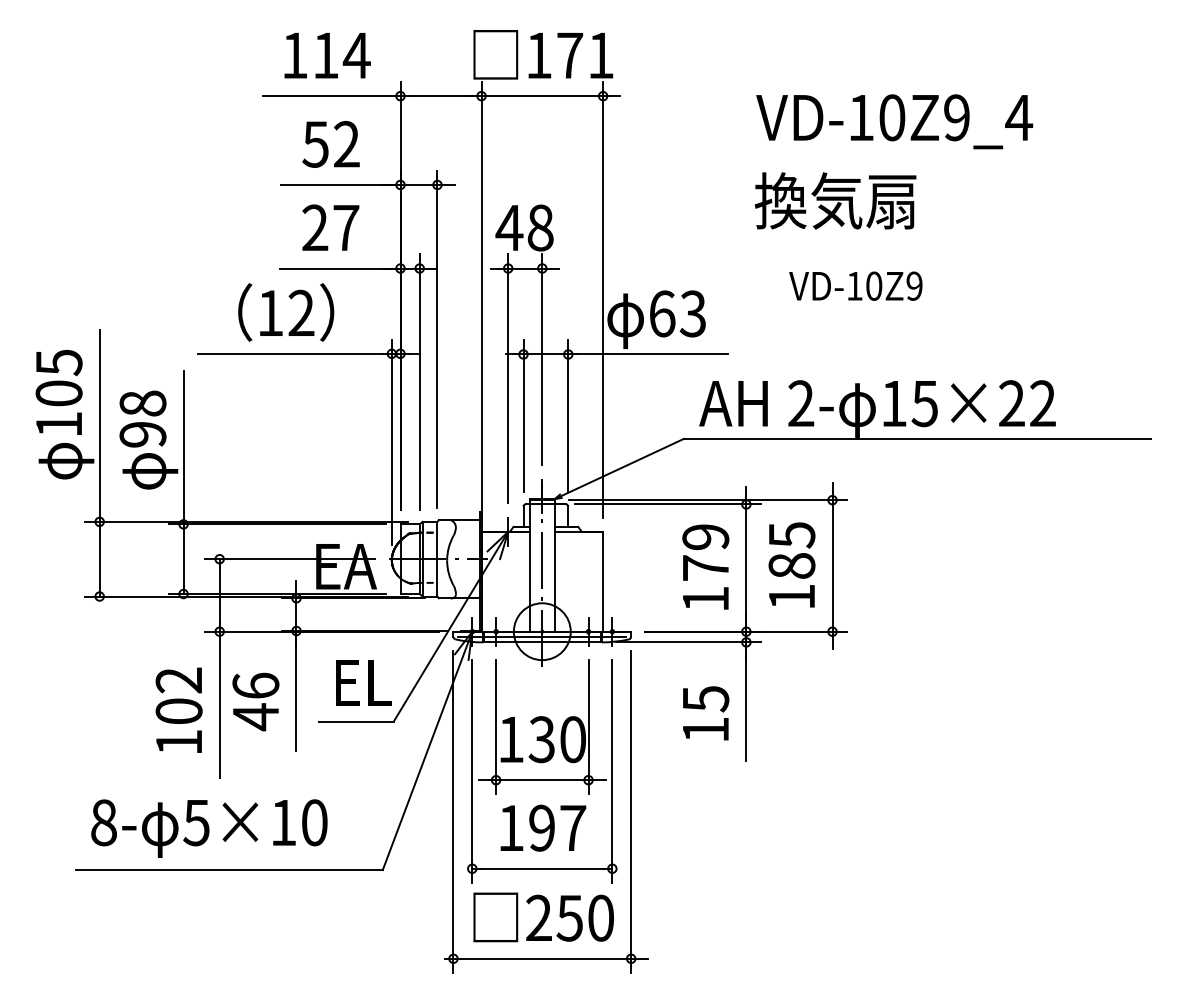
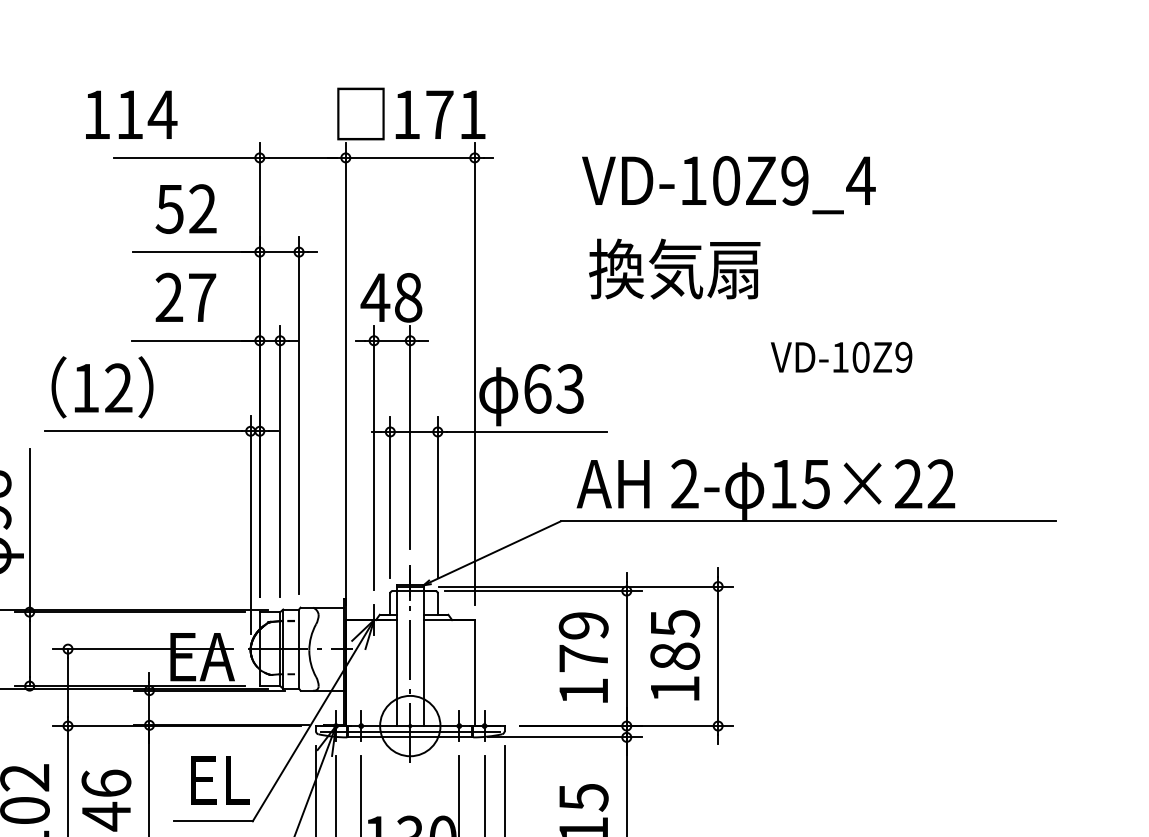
text: (327, 55) -> (131, 114), moved
text: (894, 121) -> (728, 184), moved
text: (835, 200) -> (674, 268), moved
text: (855, 285) -> (841, 356), moved
text: (286, 312) -> (102, 387), moved

